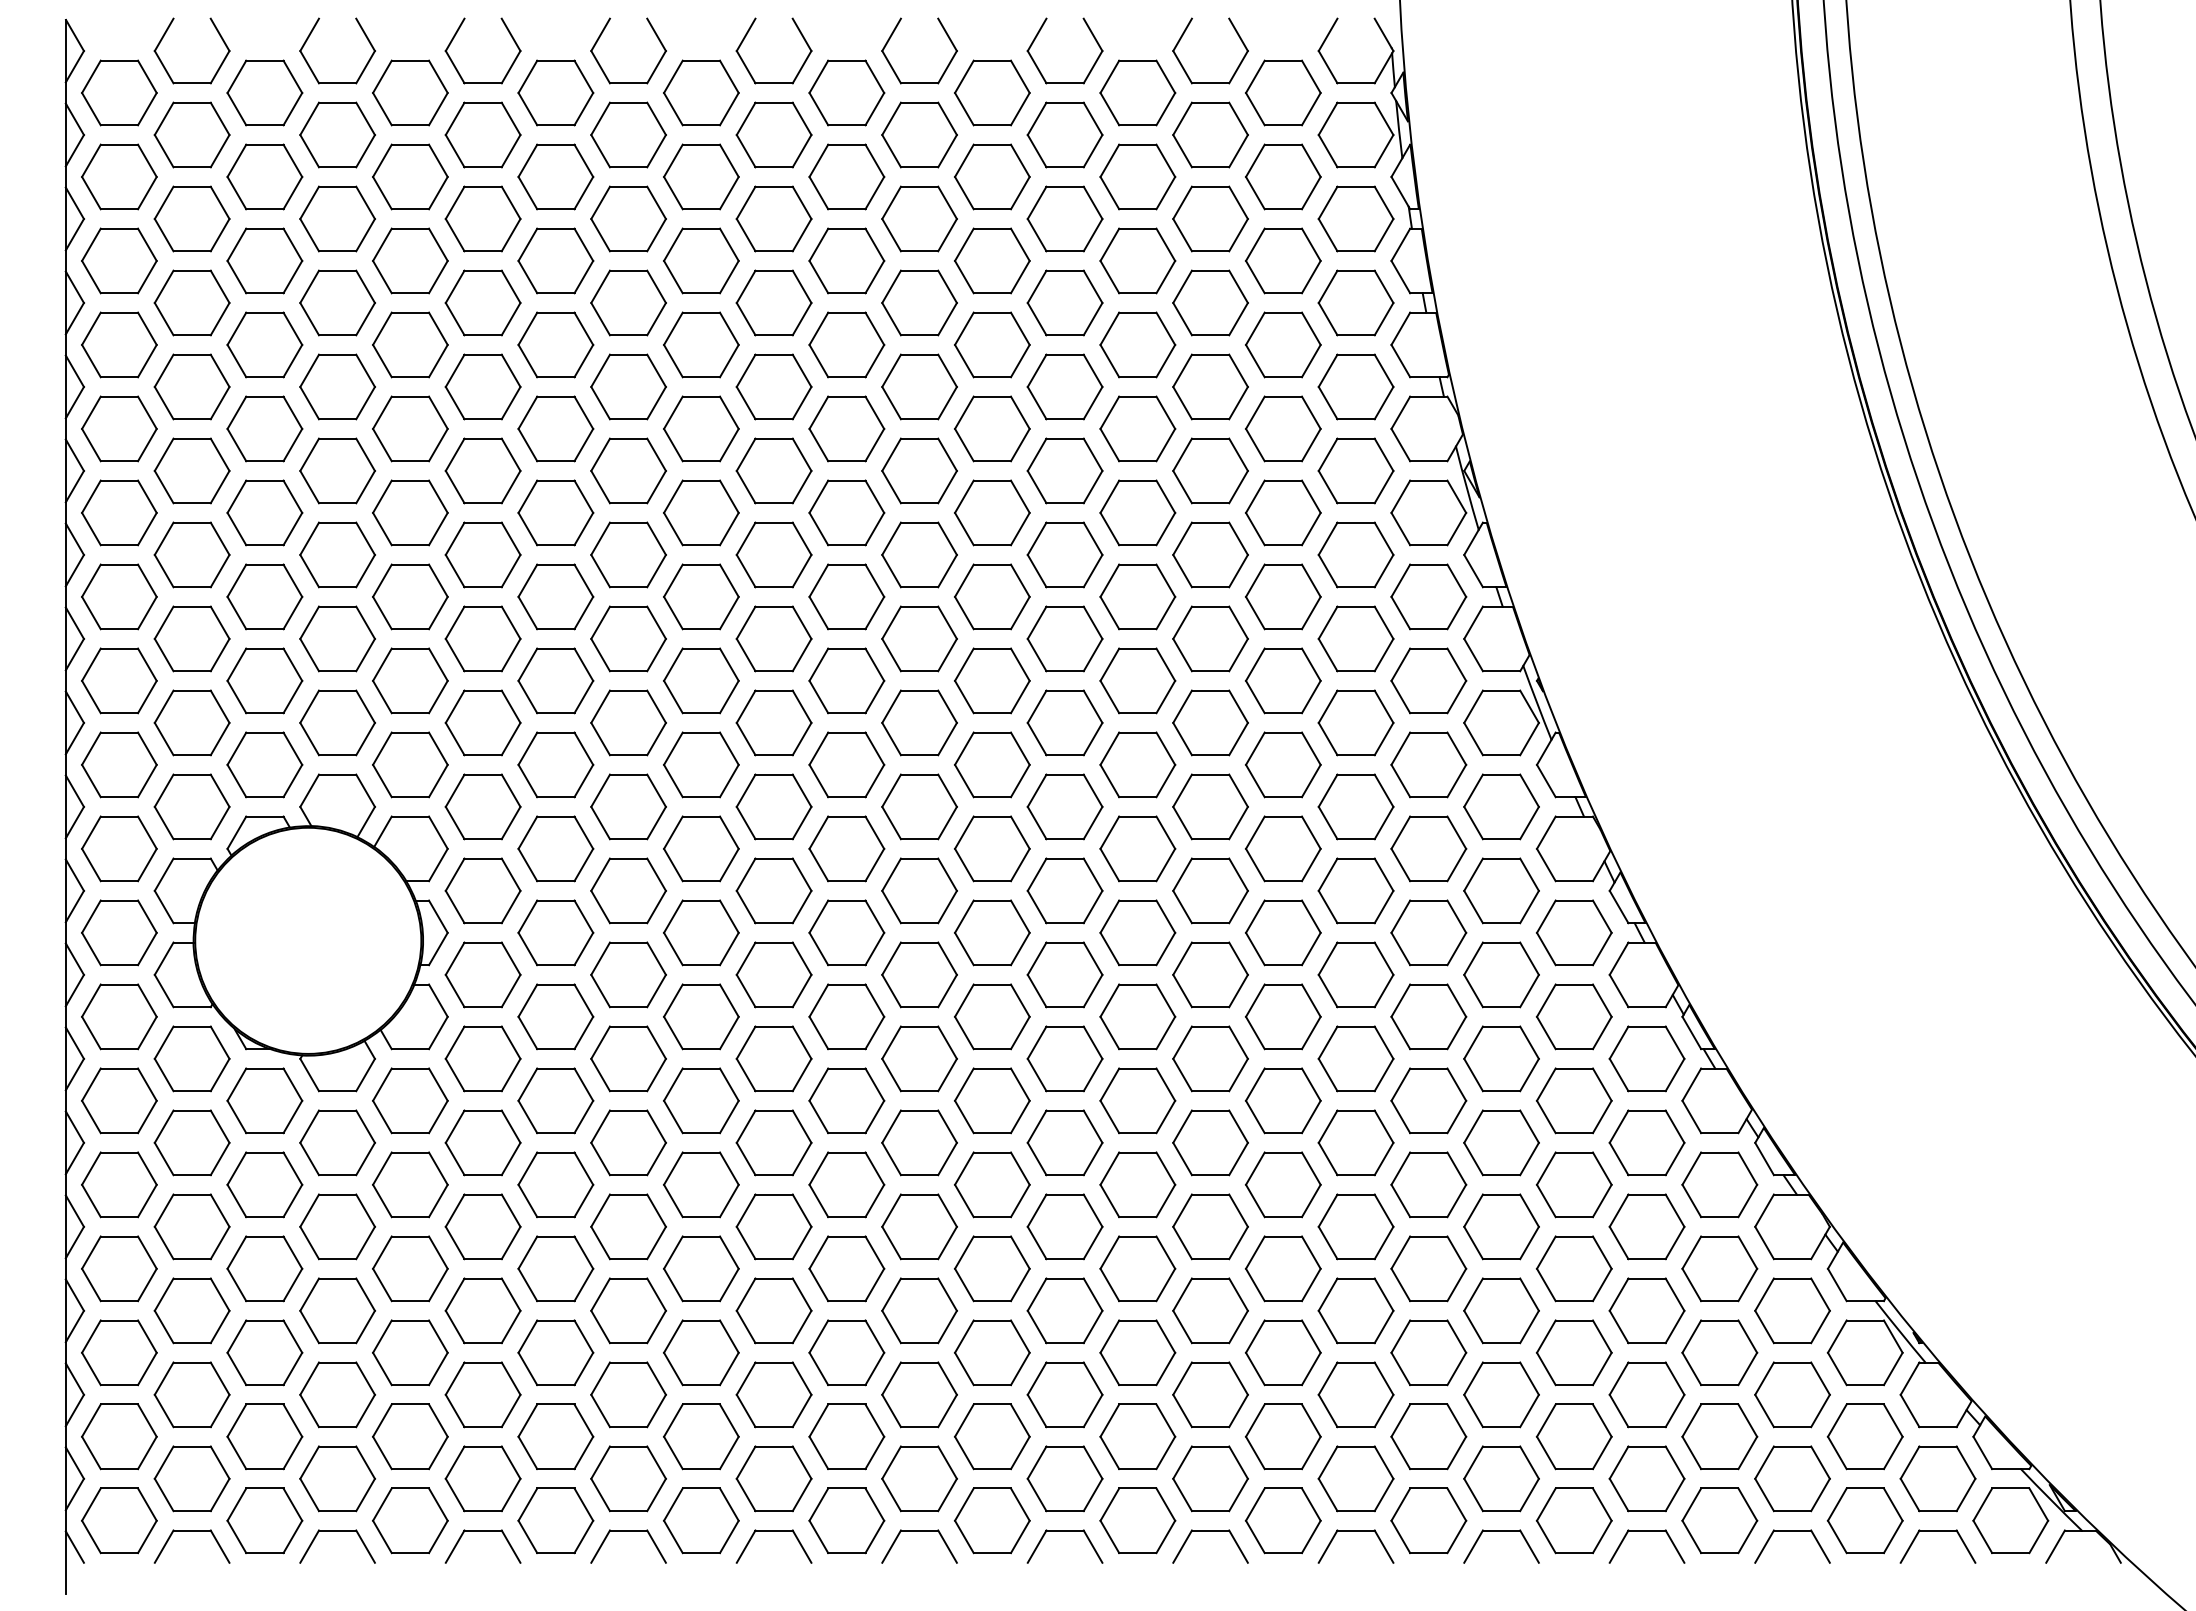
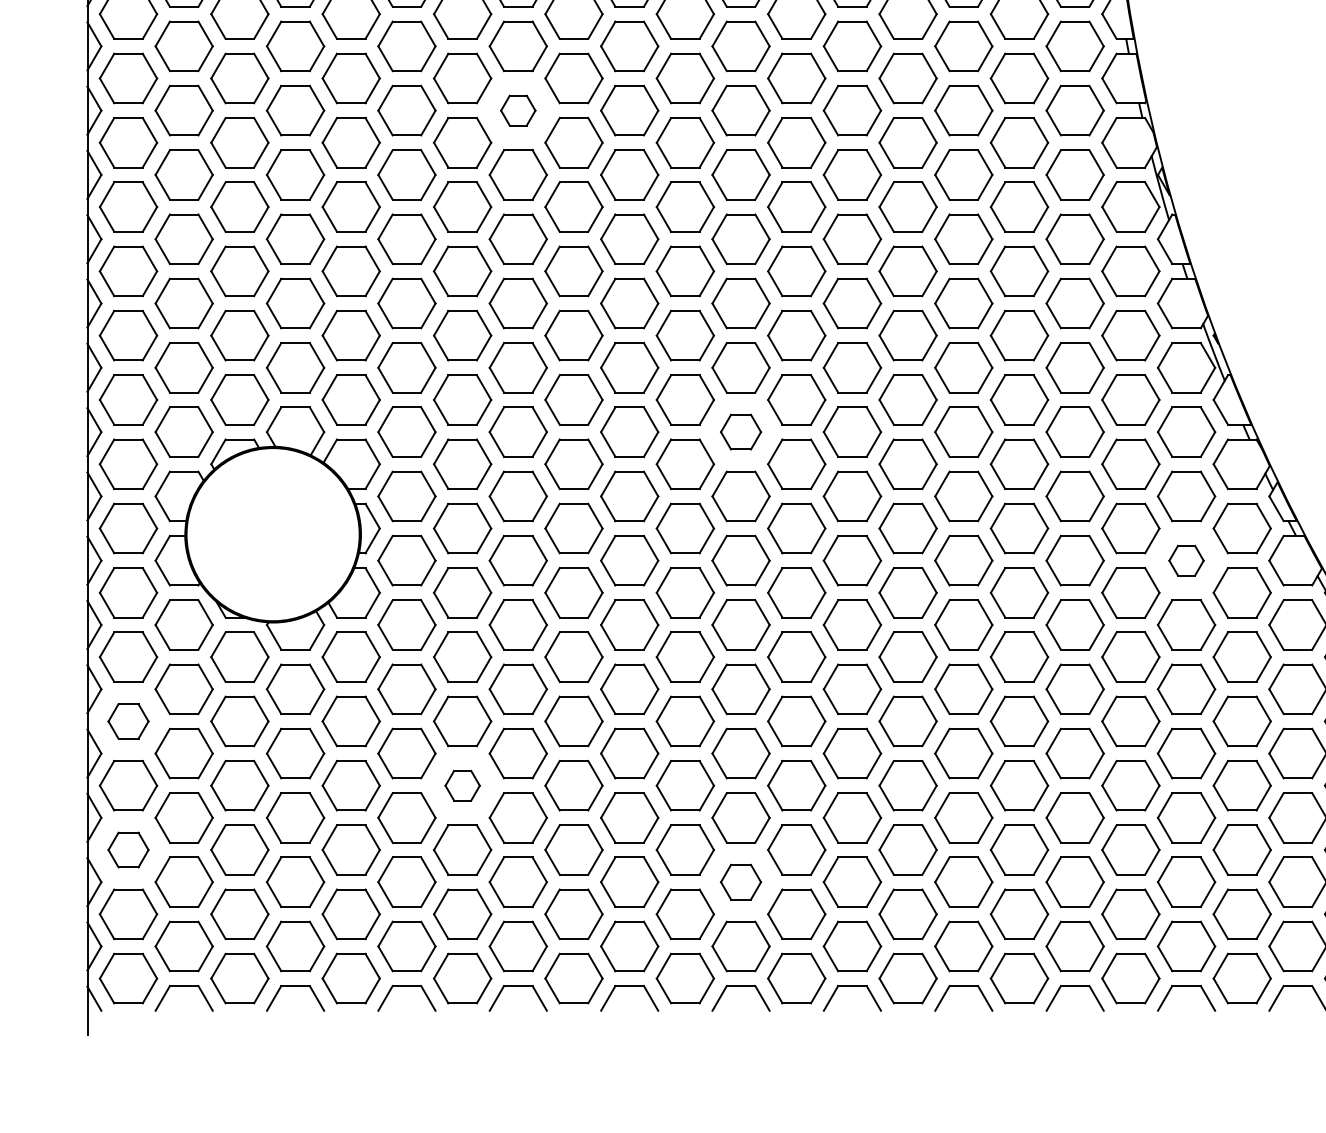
part: (628, 386) -> (518, 110), size x0.6
part: (919, 806) -> (740, 431), size x0.7
part: (1501, 974) -> (1186, 560), size x0.6
part: (119, 1184) -> (128, 721), size x0.7
part: (555, 1268) -> (462, 785), size x0.6
part: (119, 1352) -> (128, 849), size x0.7
part: (919, 1394) -> (740, 881), size x0.7

